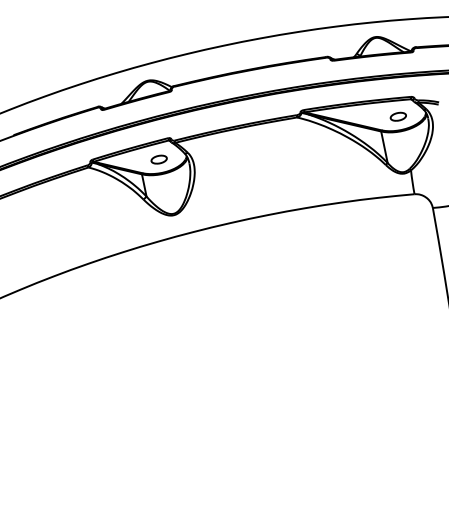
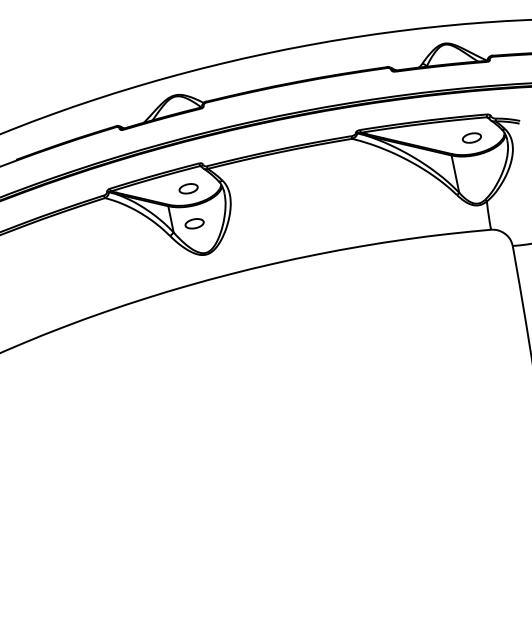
part: (164, 188) -> (194, 223), added

